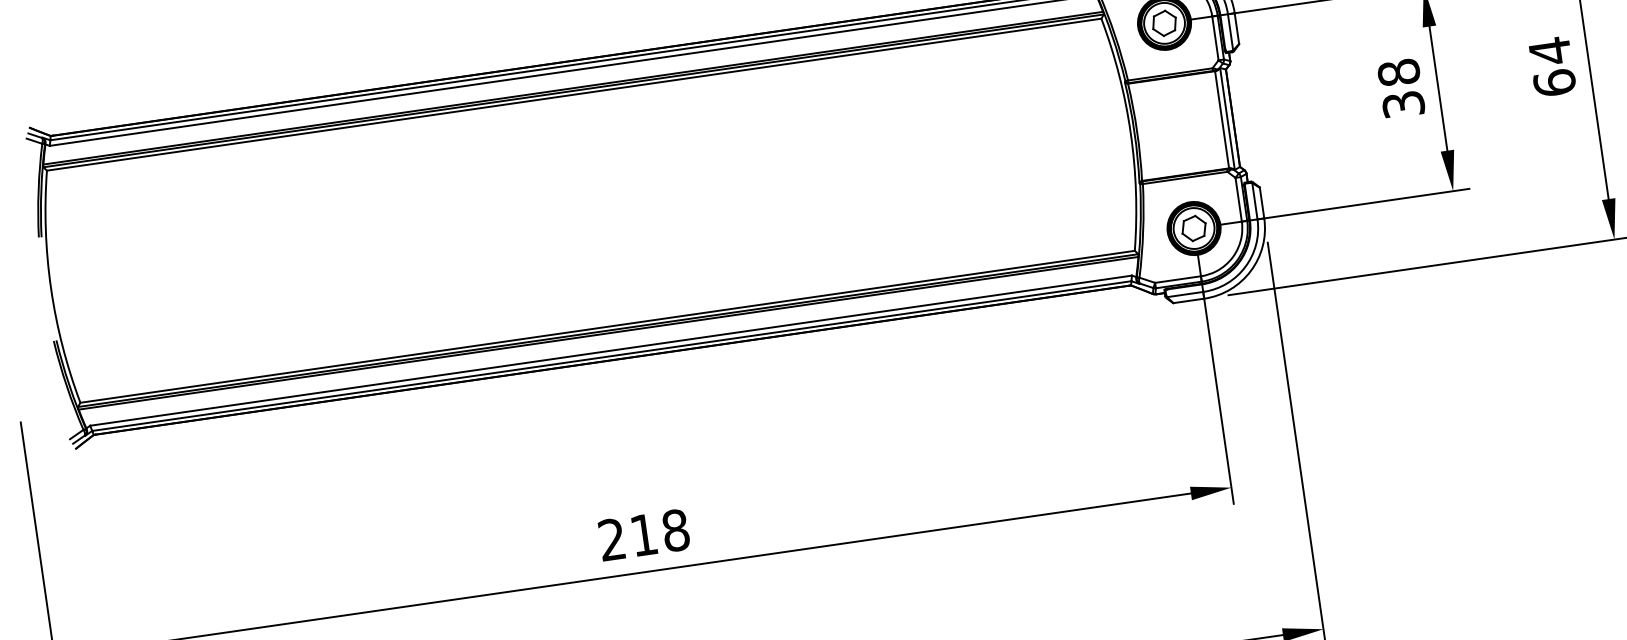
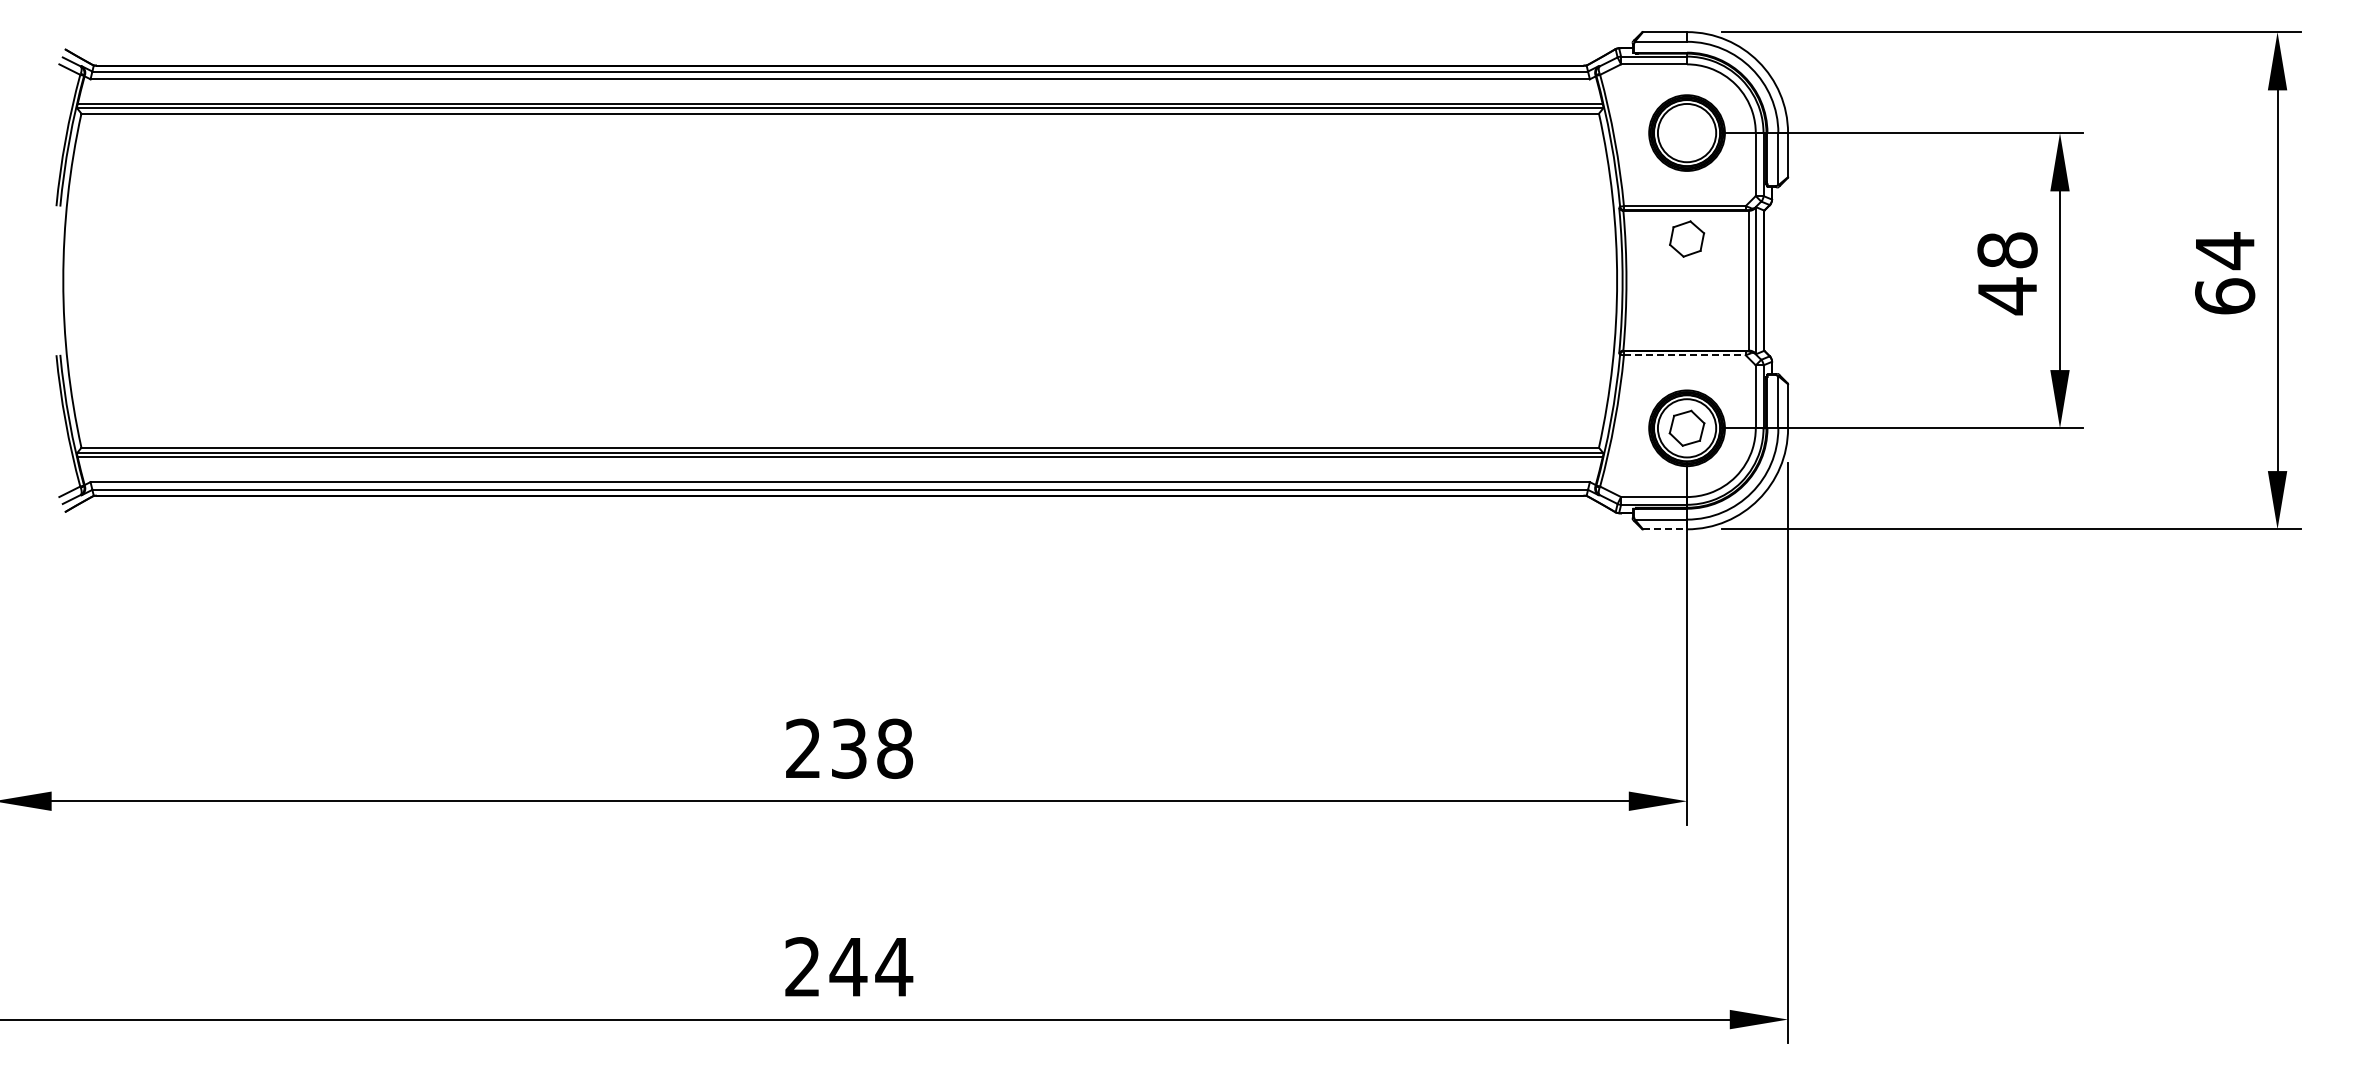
part: (1164, 22) -> (1687, 238), moved
text: (1403, 104) -> (2007, 296), 38 -> 48
line: (1185, 178) -> (1684, 355), solid -> dashed
line: (1189, 300) -> (1665, 529), solid -> dashed
text: (644, 534) -> (849, 748), 218 -> 238

